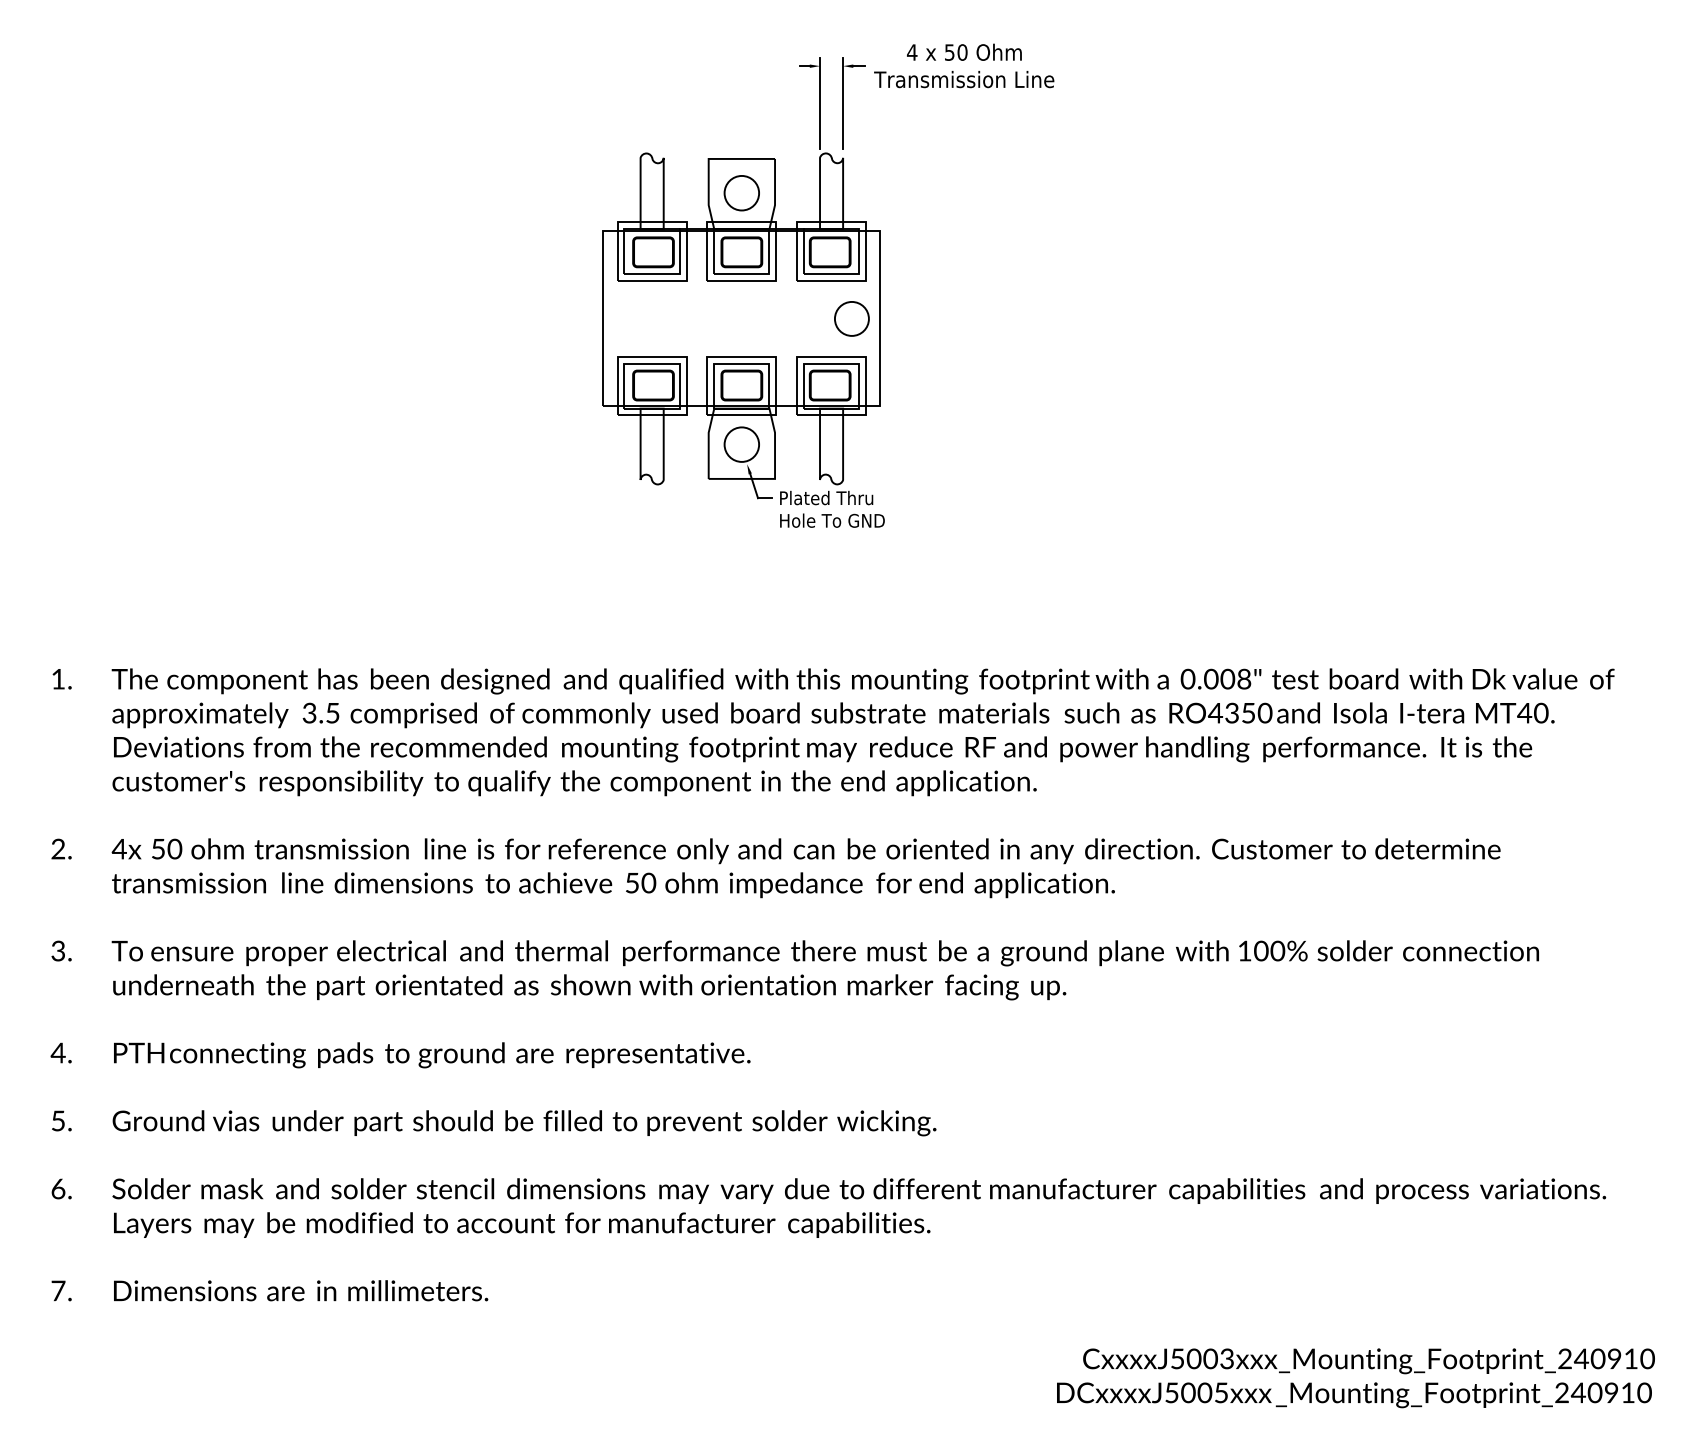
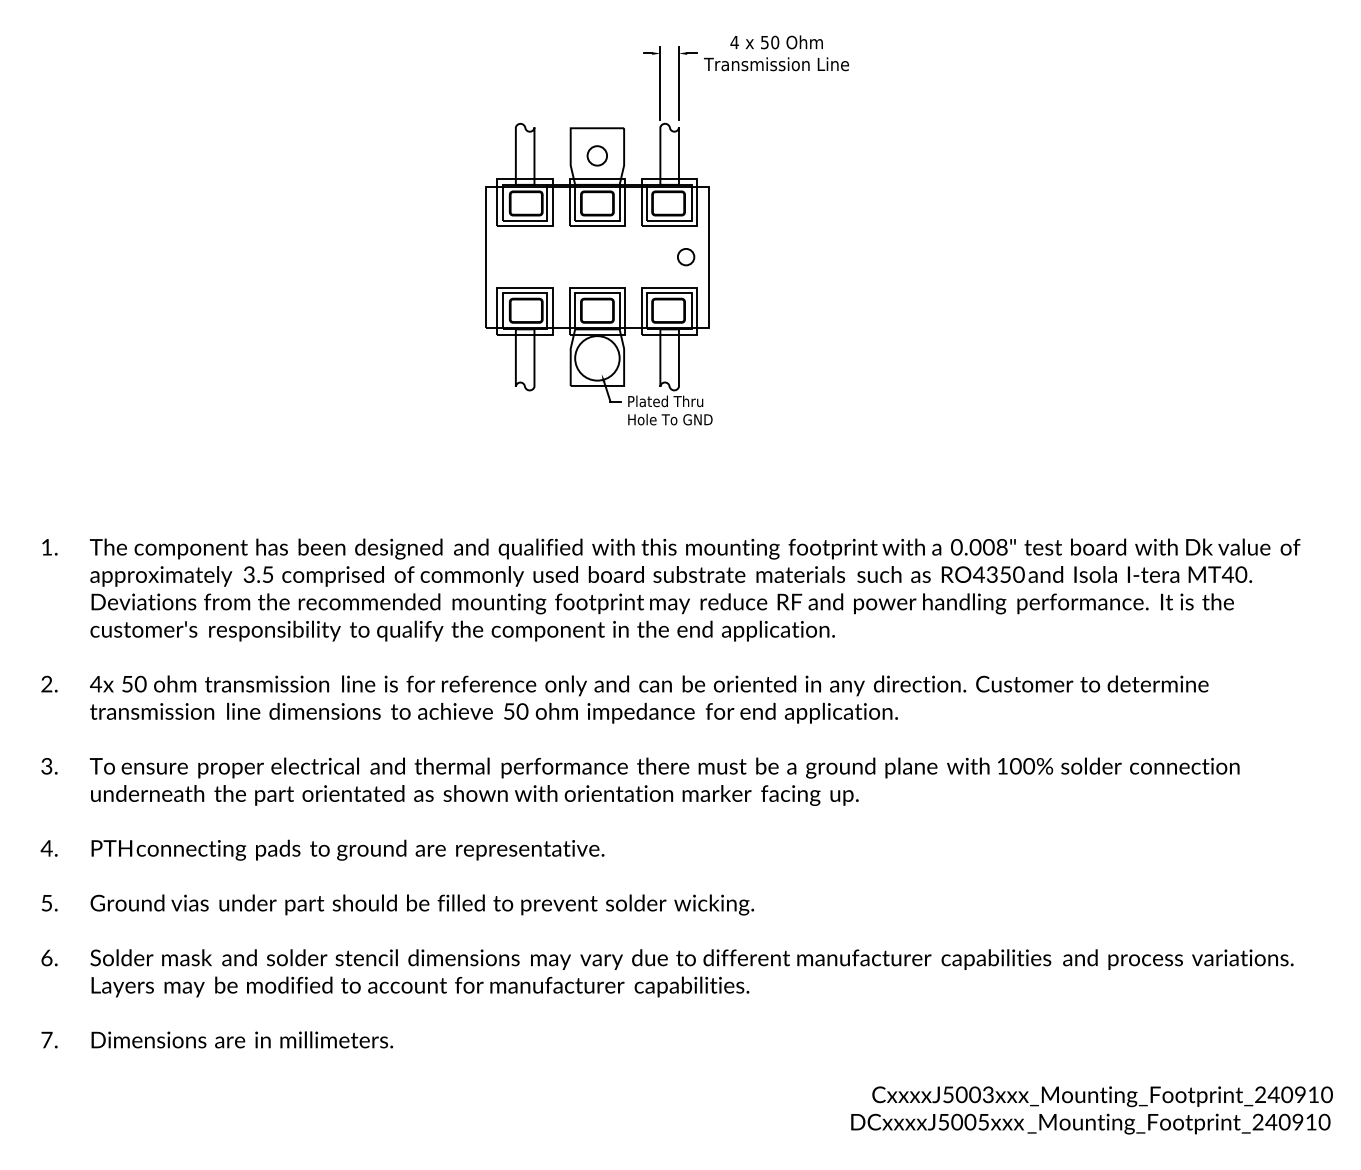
circle: (741, 193) -> (597, 156), size x0.7
circle: (851, 318) -> (685, 256), size x0.6
circle: (741, 444) -> (597, 358), size x1.6

